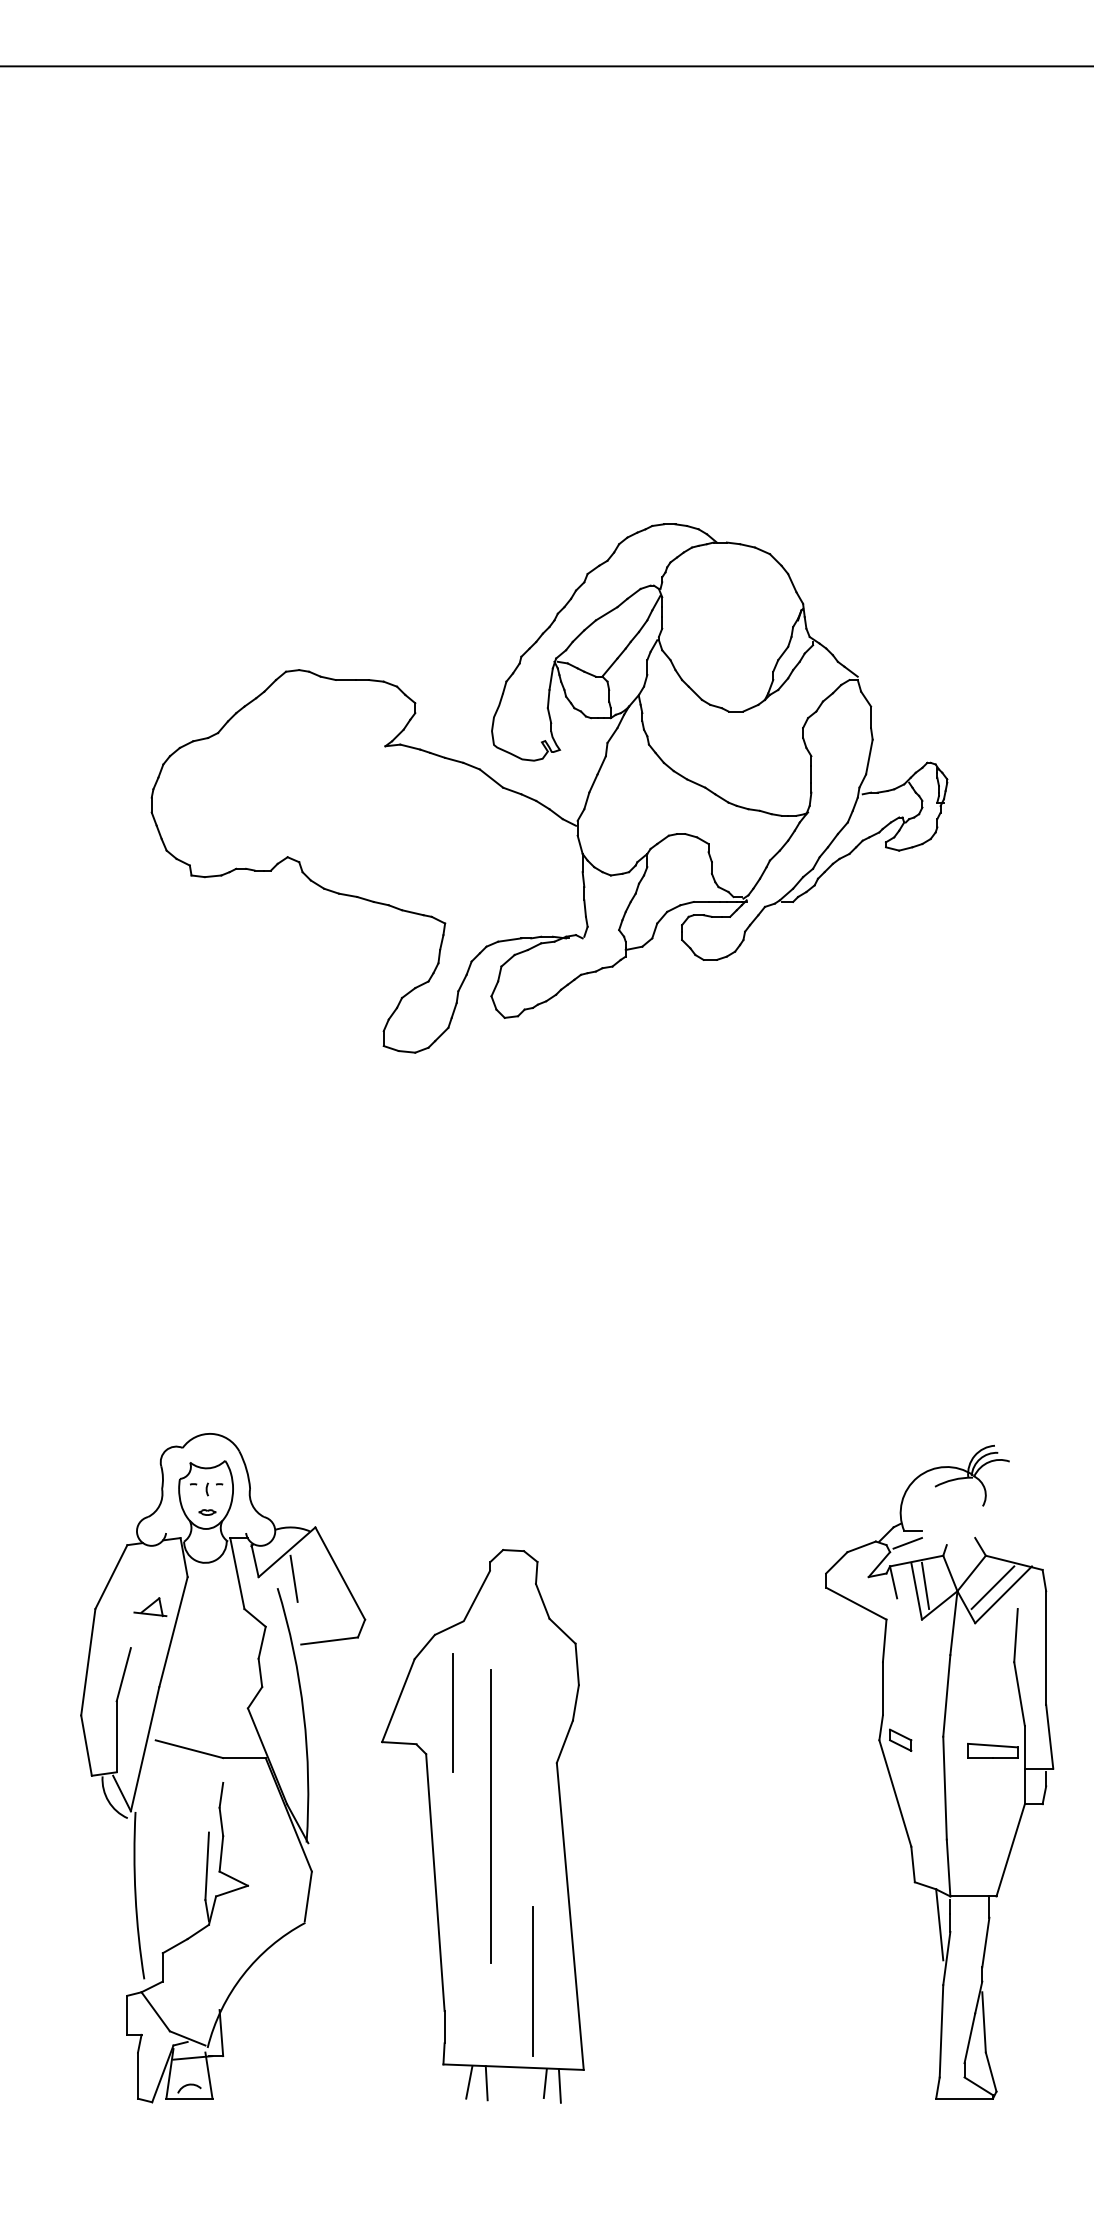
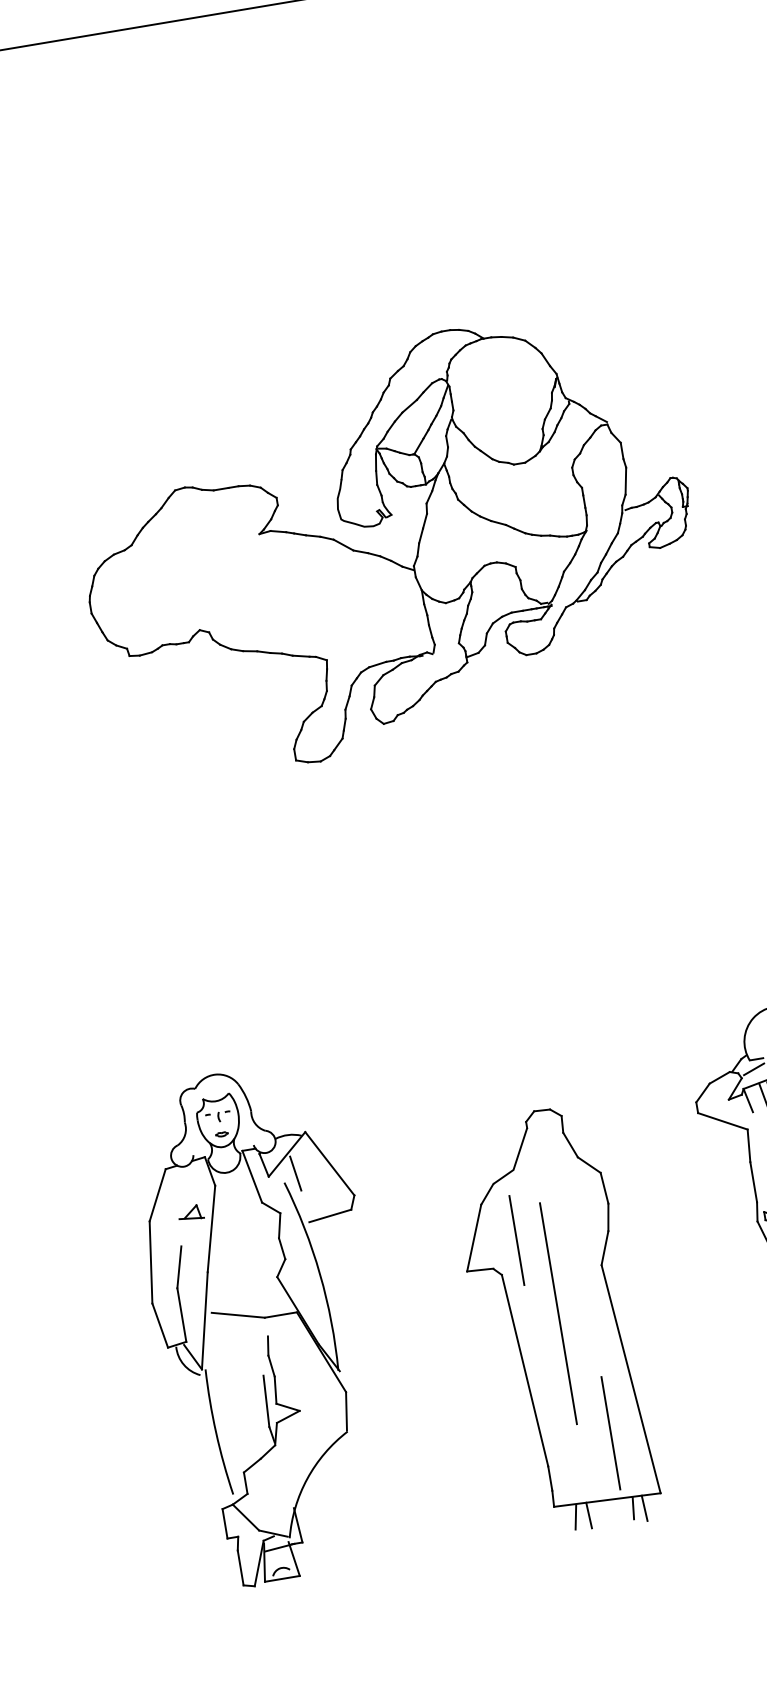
part: (482, 1826) -> (553, 1322), moved

